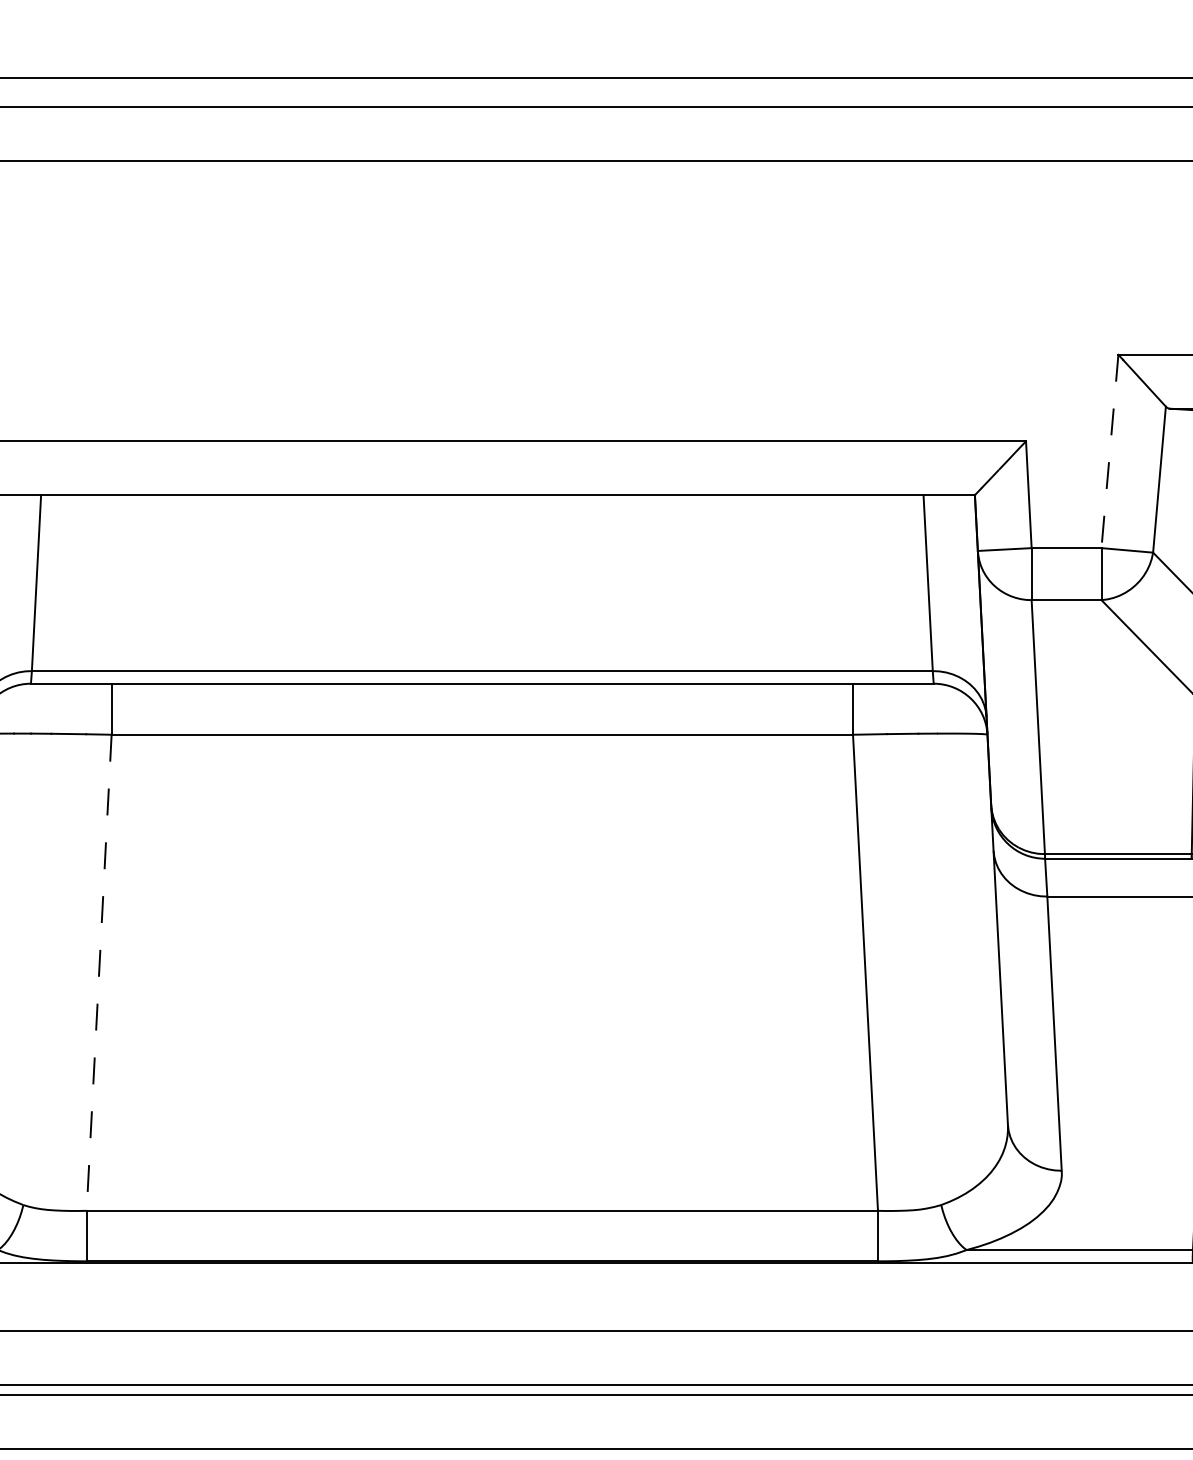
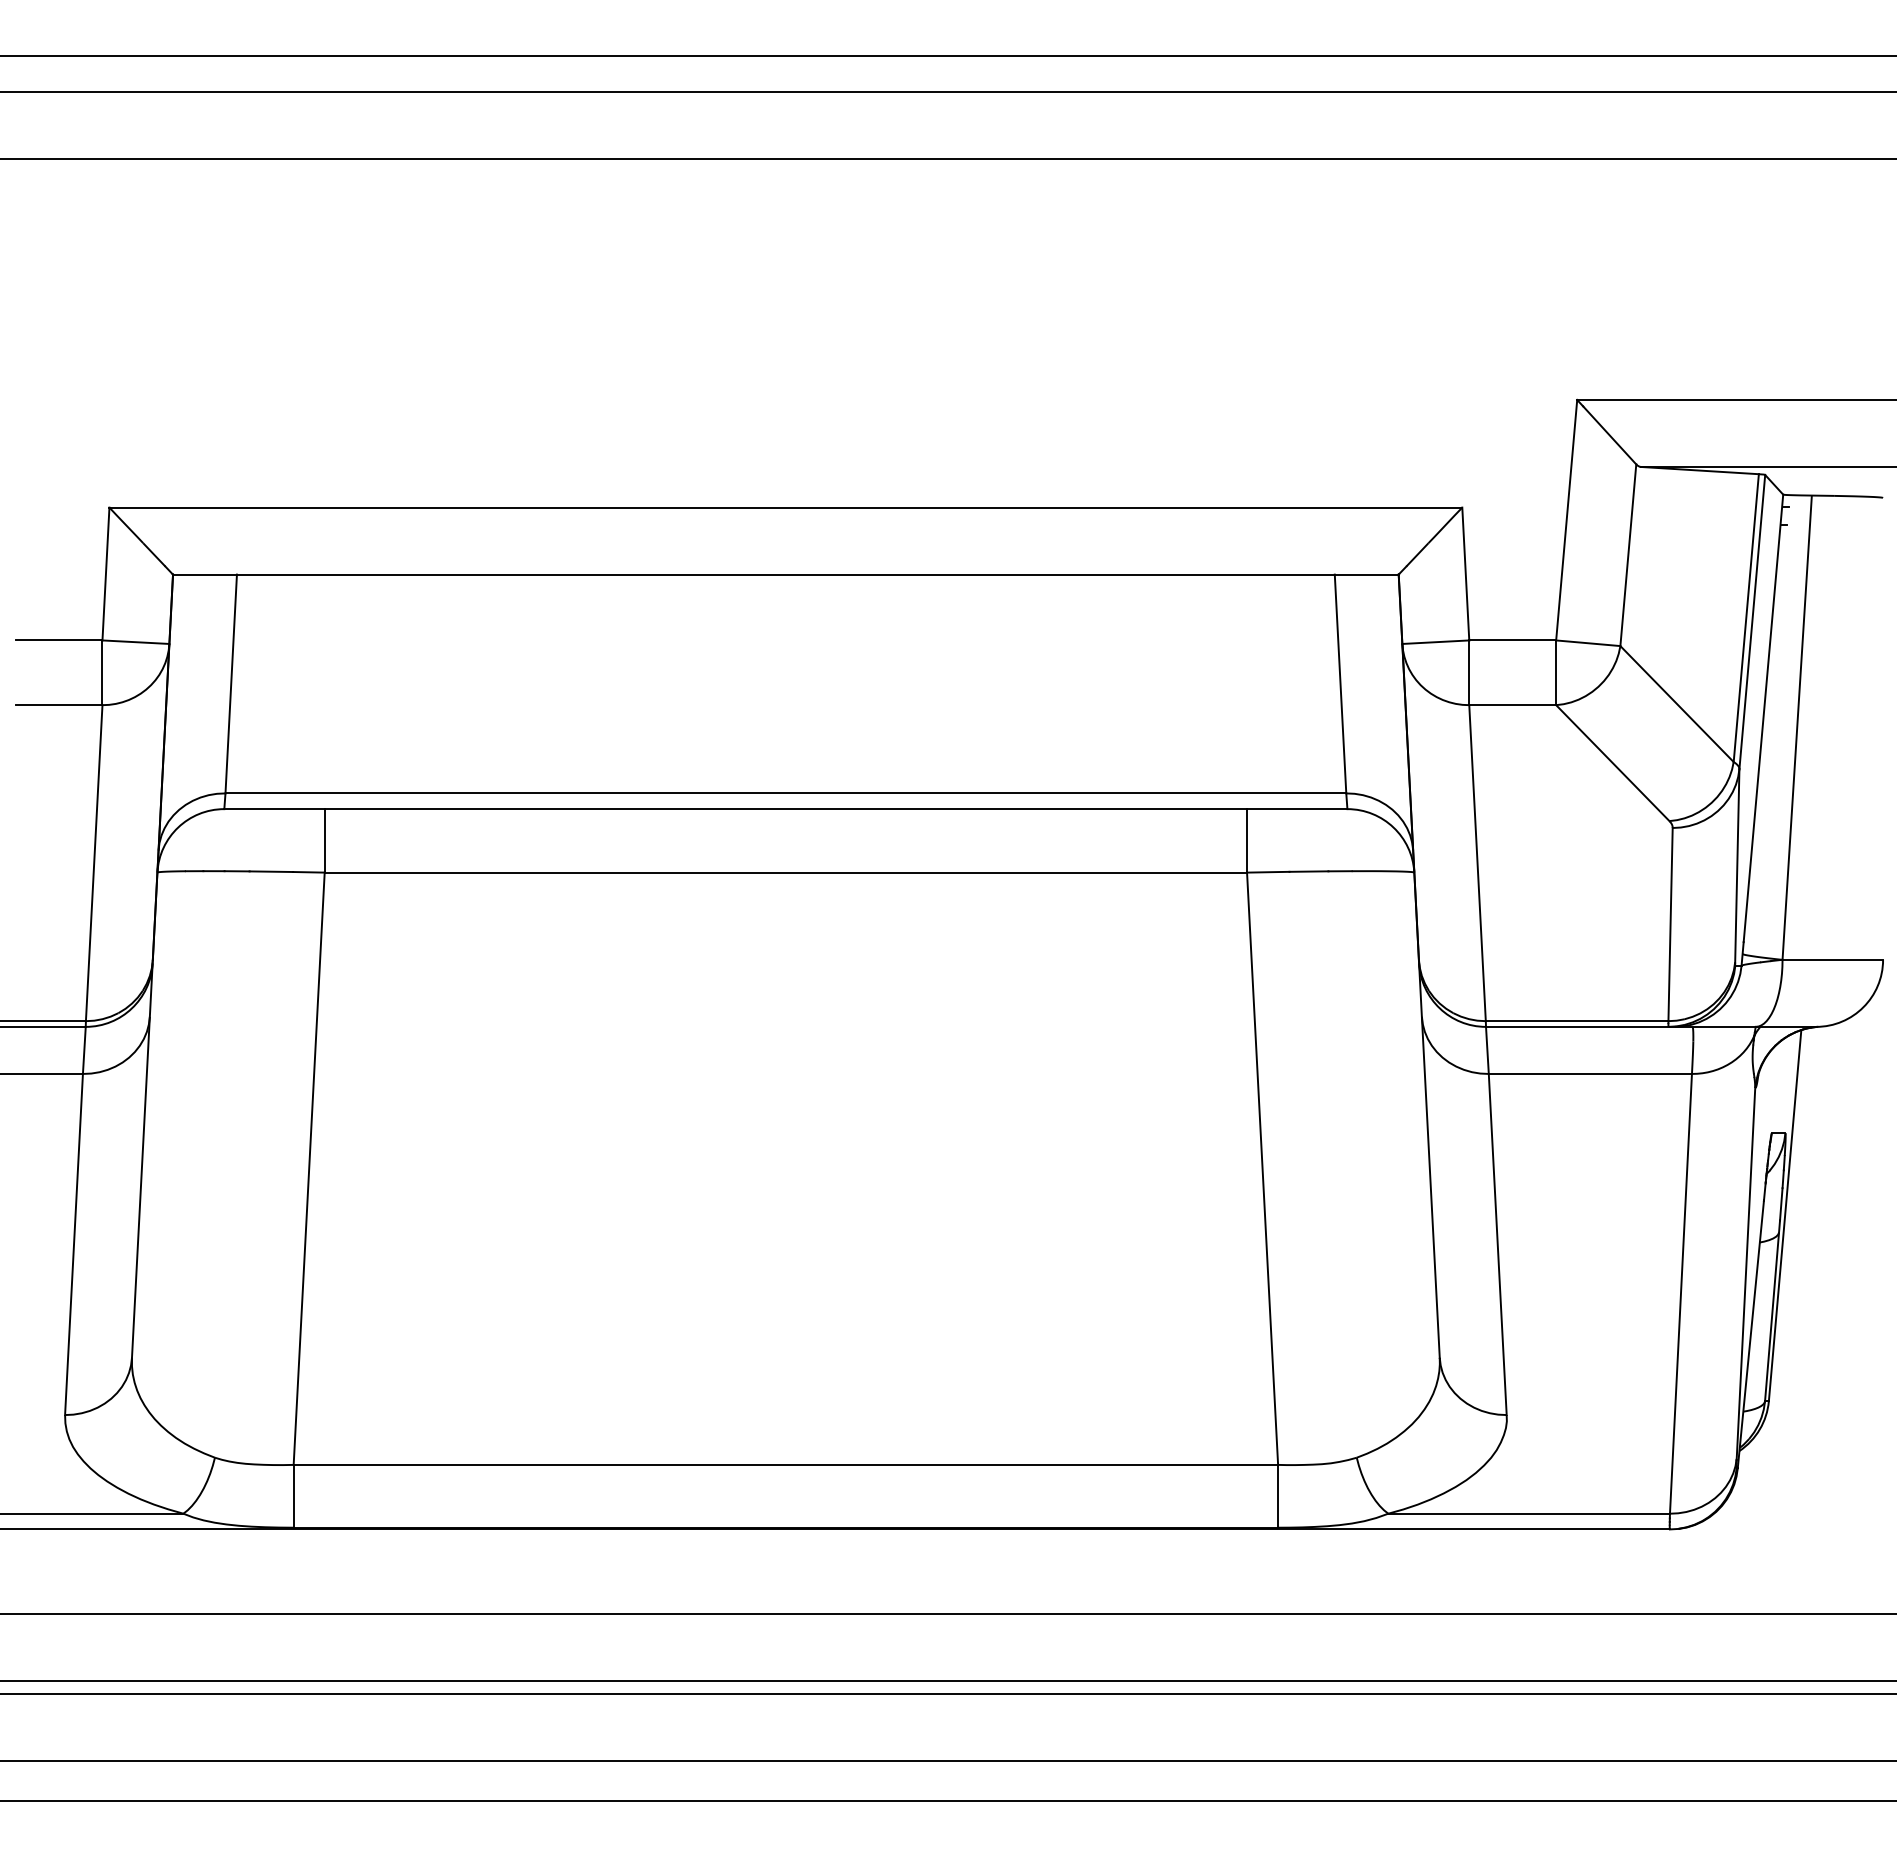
line: (1109, 451) -> (1566, 520), dashed -> solid
line: (99, 972) -> (309, 1168), dashed -> solid

